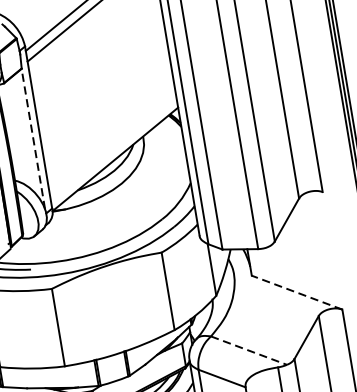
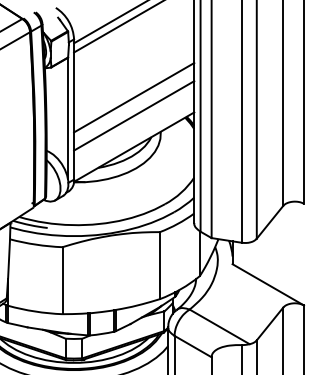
line: (106, 101) -> (134, 97), added
line: (109, 122) -> (134, 115), added
line: (33, 138) -> (68, 118), dashed -> solid
line: (296, 292) -> (267, 284), dashed -> solid
line: (248, 350) -> (219, 326), dashed -> solid

